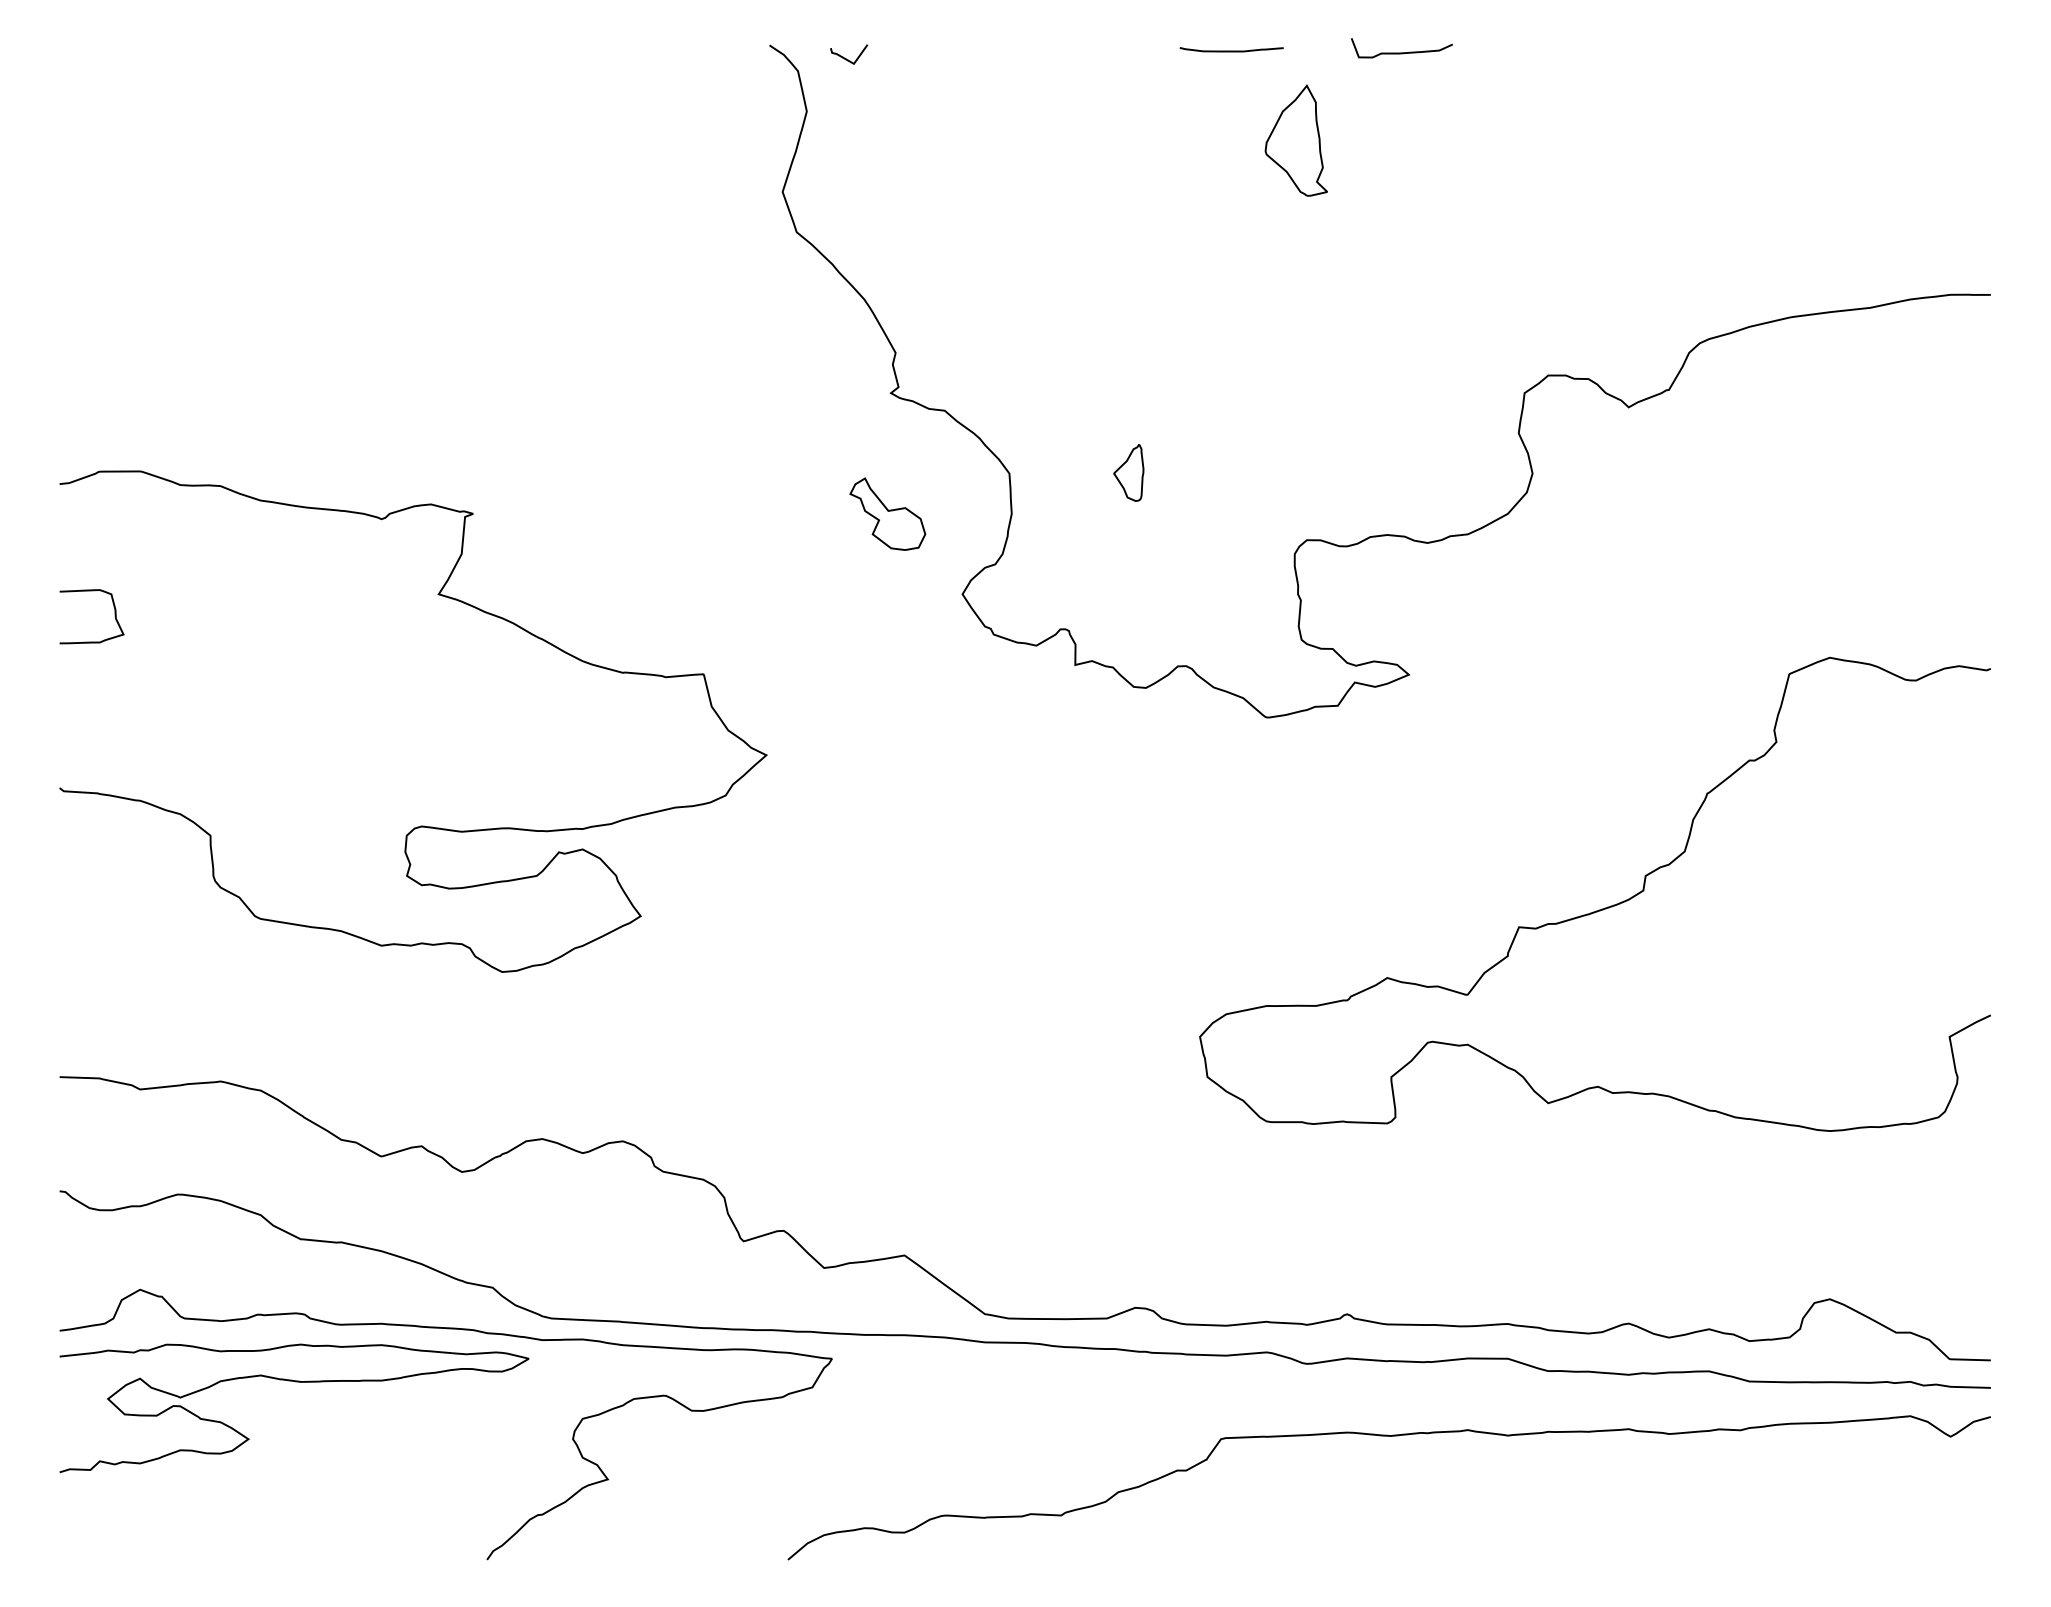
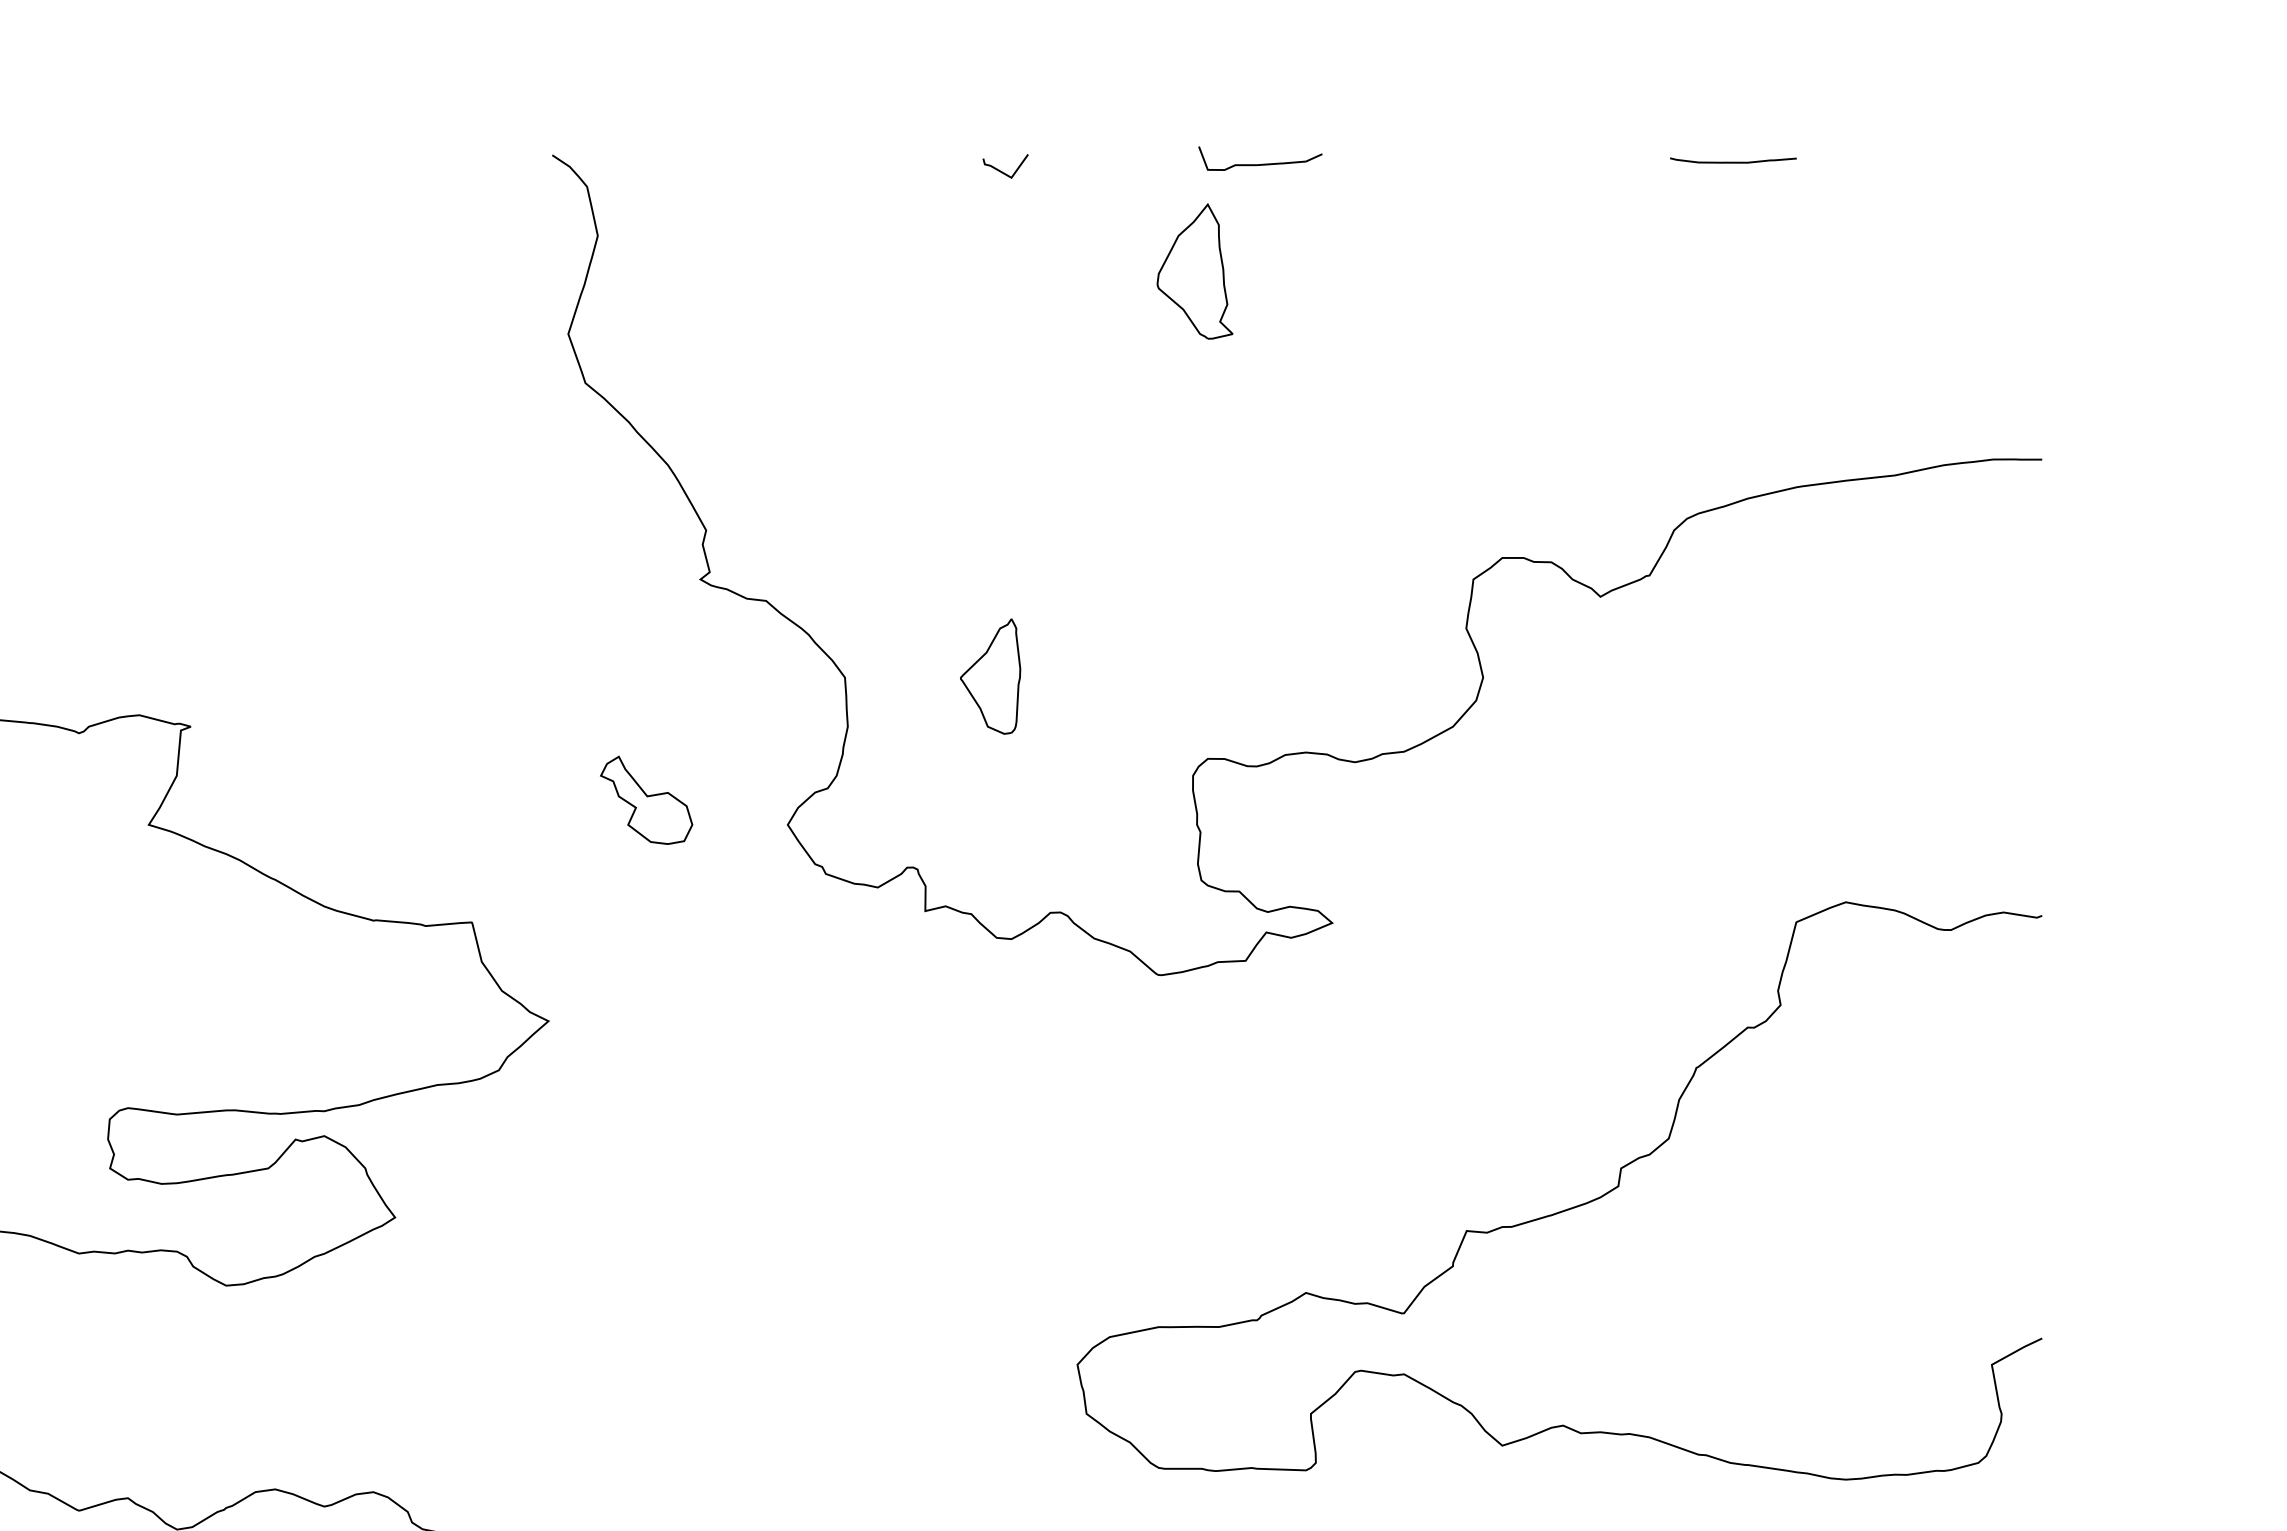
curve: (1231, 50) -> (1733, 161), moved
curve: (1401, 52) -> (1259, 163), moved
line: (846, 58) -> (1002, 171), moved
part: (1128, 472) -> (990, 676), size x1.67
part: (887, 513) -> (646, 799), moved

